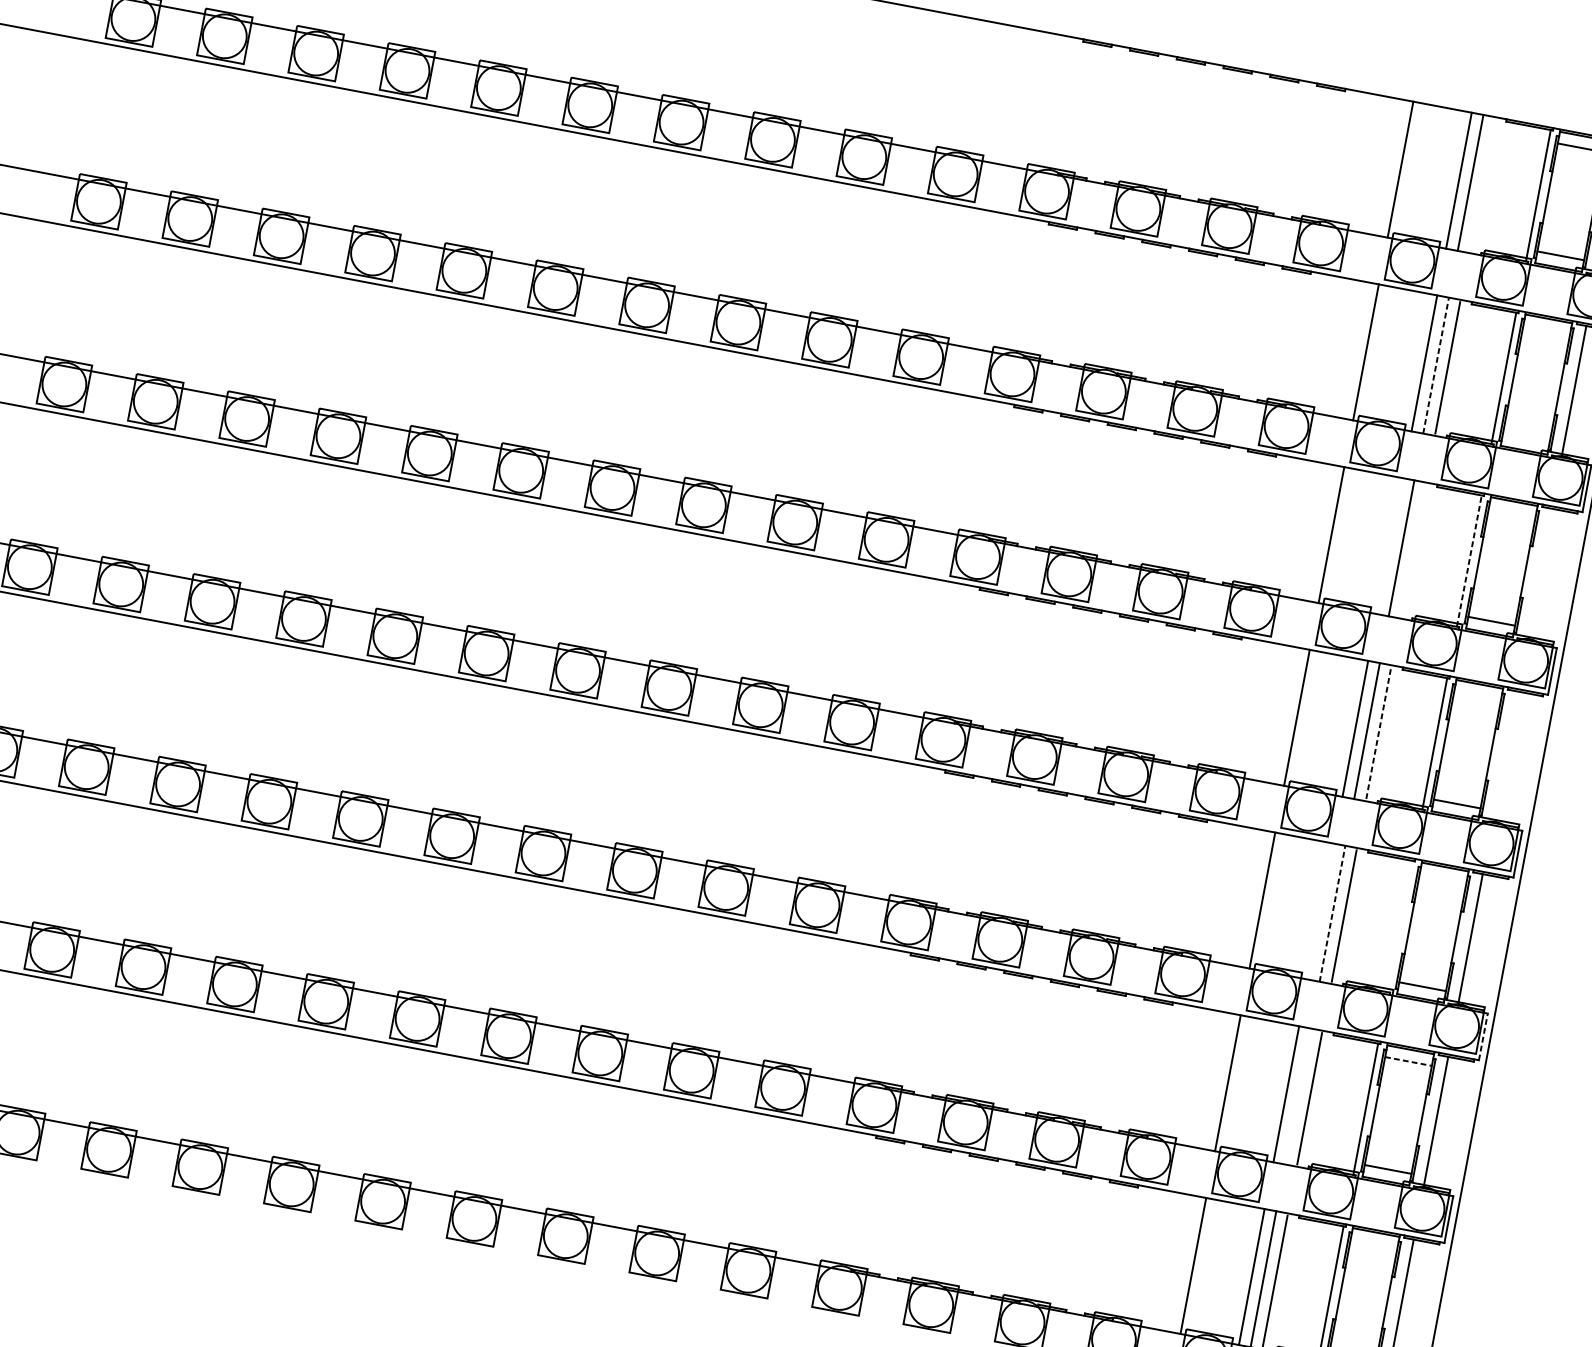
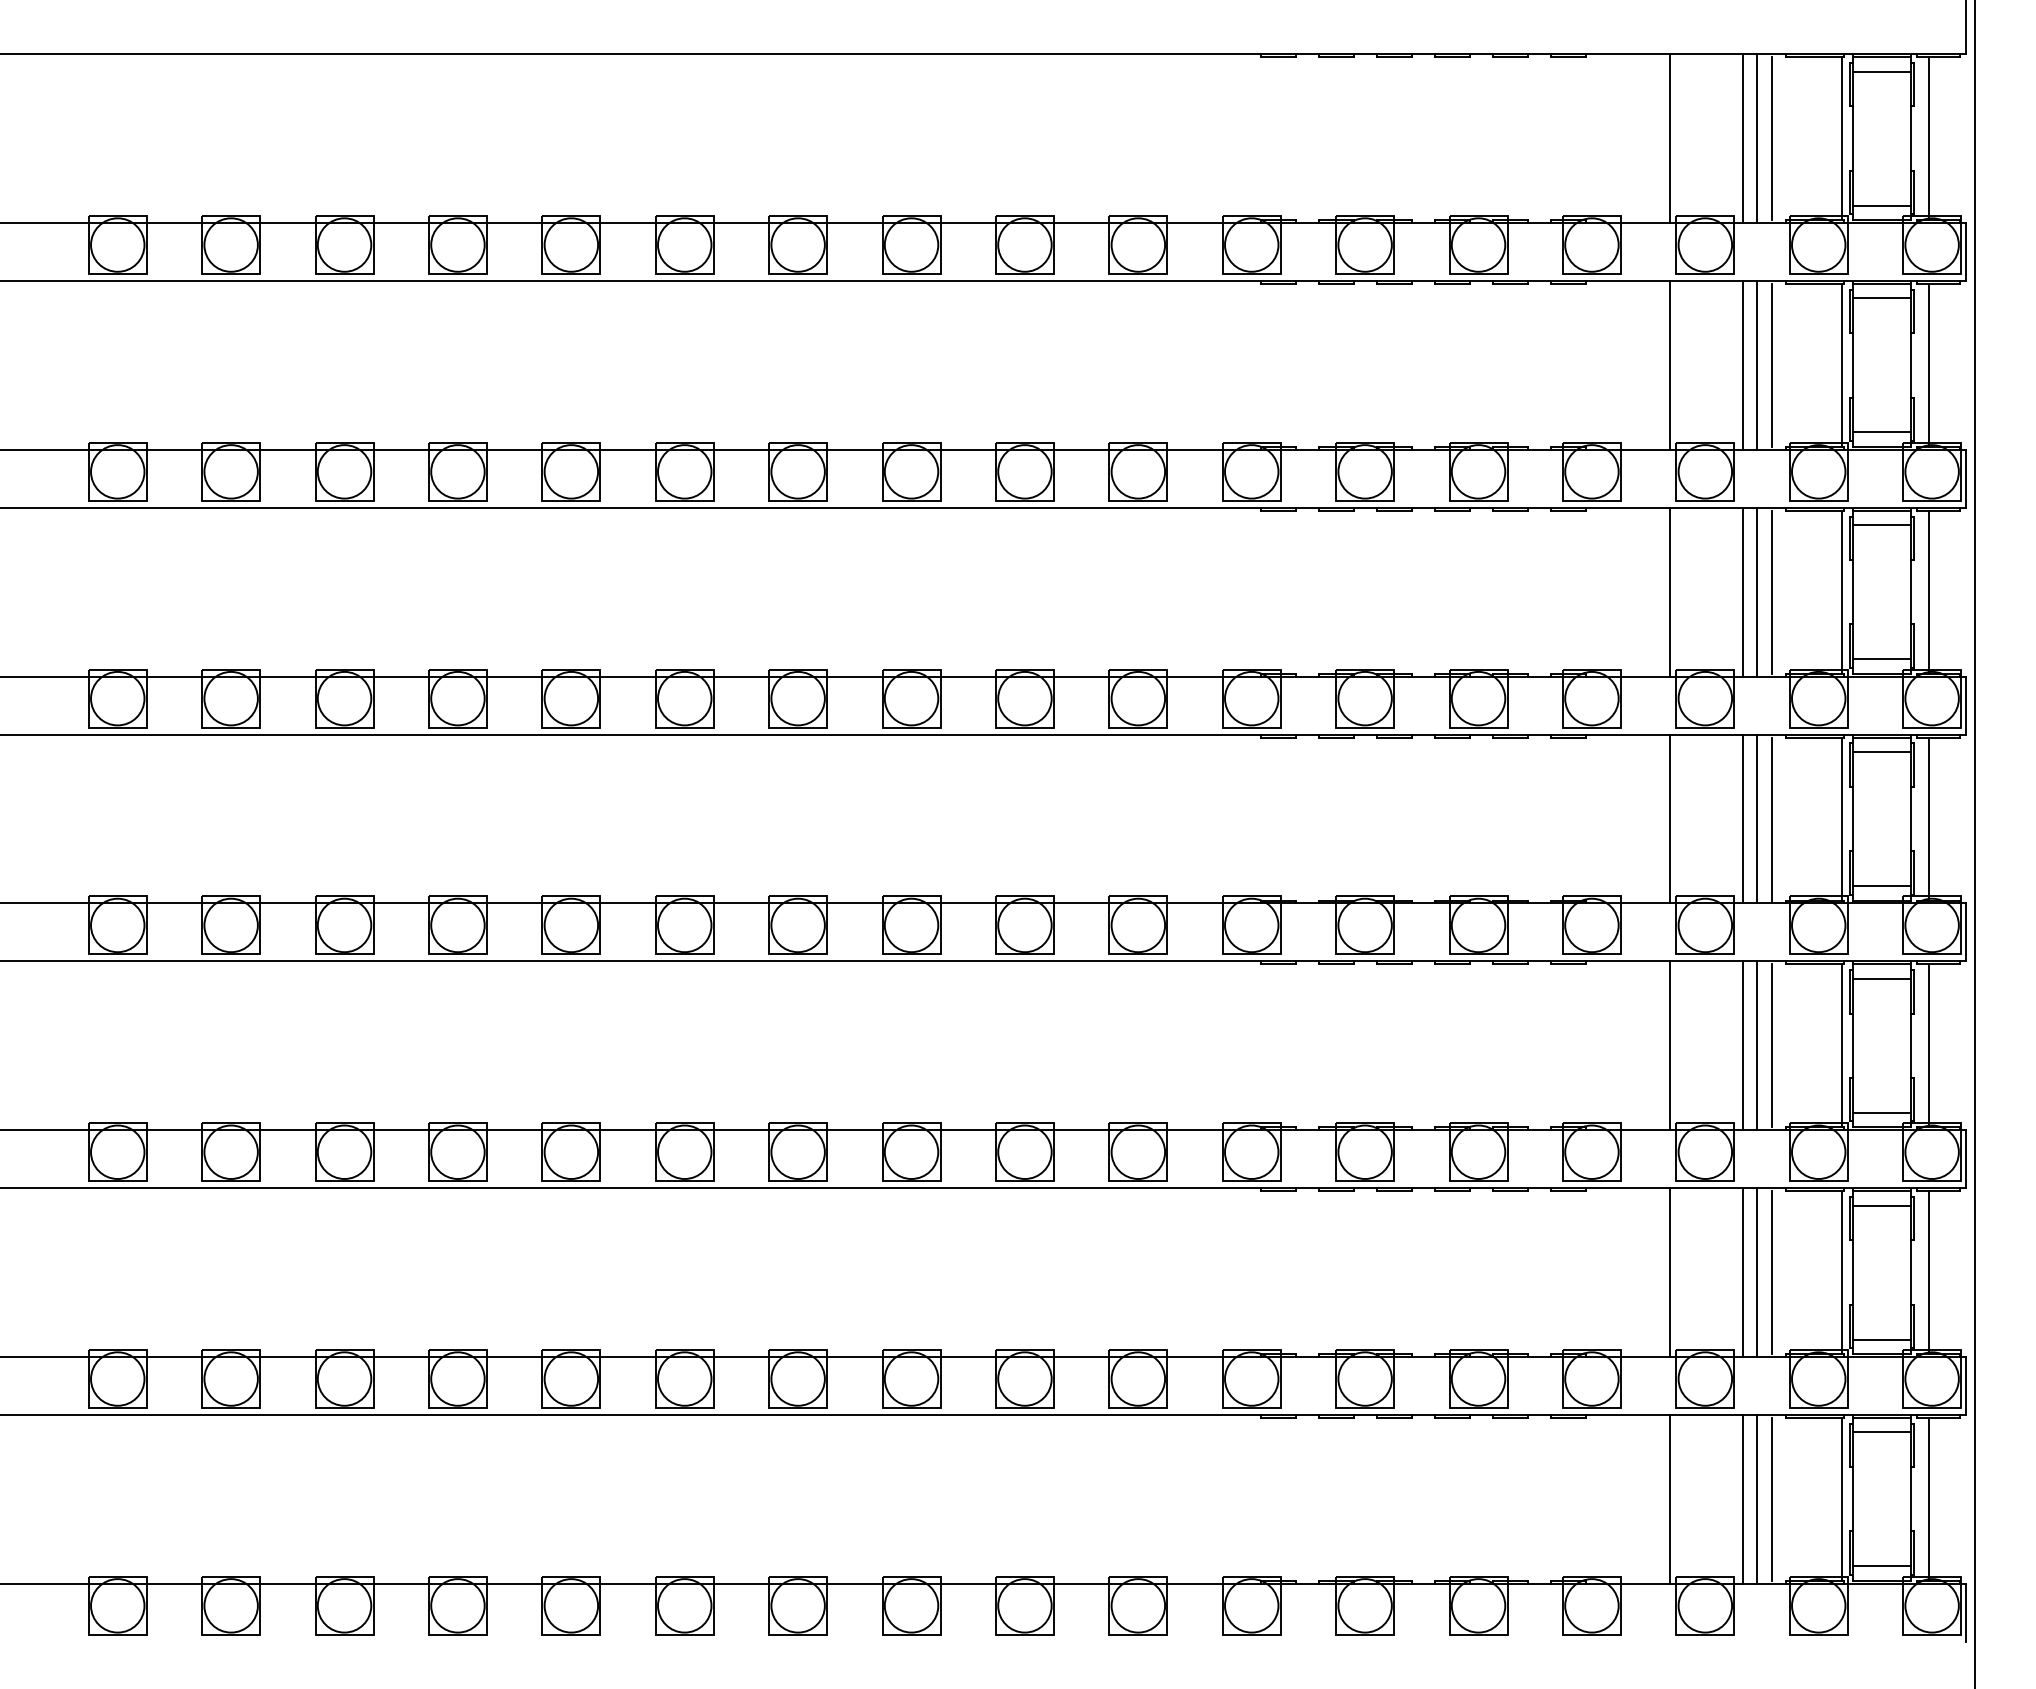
line: (1482, 184) -> (1771, 138), added
line: (1546, 330) -> (1881, 298), added
line: (1436, 364) -> (1757, 364), dashed -> solid
line: (1525, 438) -> (1881, 432), added
line: (1511, 513) -> (1881, 525), added
line: (1389, 545) -> (1742, 591), added
line: (1413, 549) -> (1771, 591), added
line: (1469, 560) -> (1841, 591), dashed -> solid
line: (1539, 573) -> (1928, 591), added
line: (1477, 696) -> (1881, 752), added
line: (1378, 732) -> (1771, 818), dashed -> solid
line: (1504, 756) -> (1928, 818), added
line: (1442, 878) -> (1881, 978), added
line: (1320, 911) -> (1742, 1045), added
line: (1332, 913) -> (1757, 1045), dashed -> solid
line: (1400, 926) -> (1841, 1045), added
line: (1483, 1036) -> (1966, 1158), dashed -> solid
line: (1408, 1061) -> (1882, 1205), dashed -> solid
line: (1298, 1096) -> (1757, 1272), added
line: (1373, 1244) -> (1881, 1432), added

